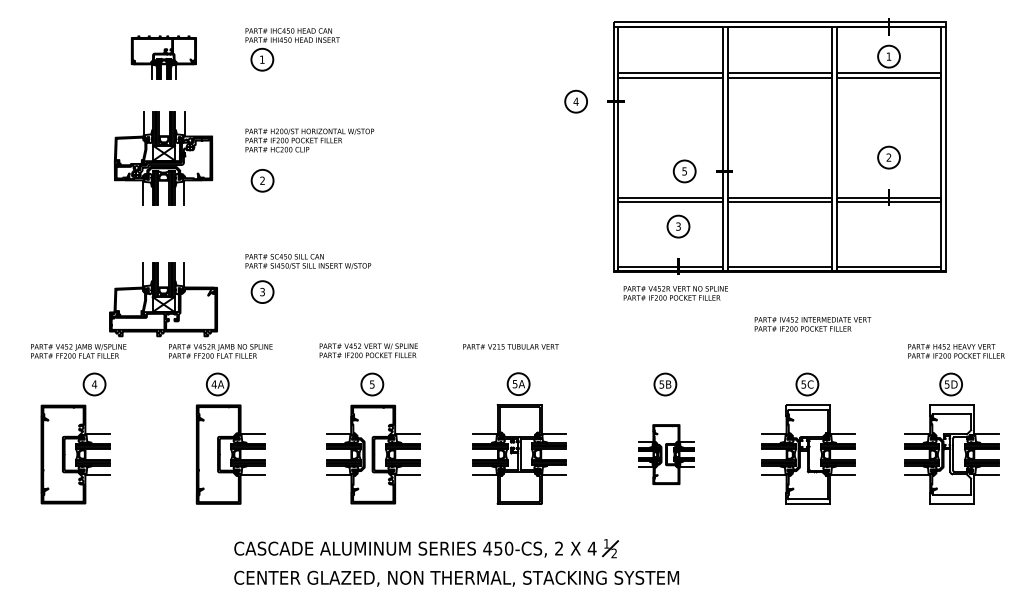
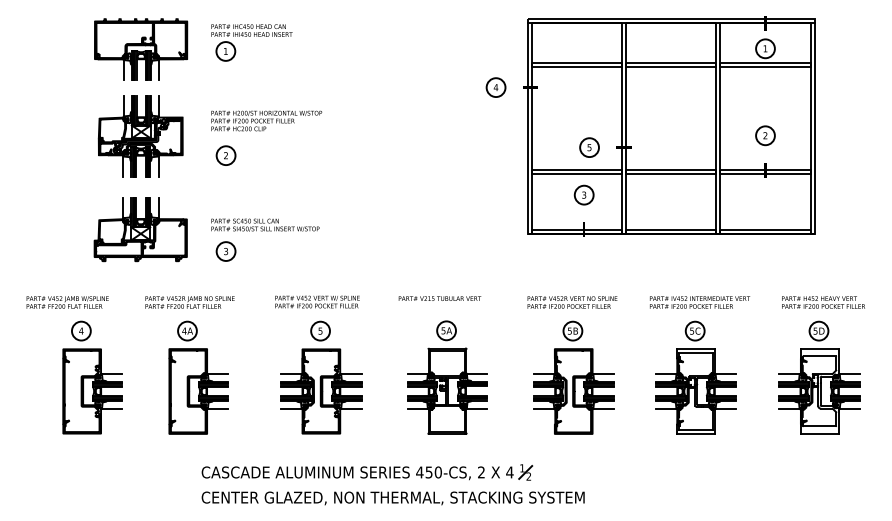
part: (163, 57) -> (140, 49), size x1.67
text: (675, 293) -> (572, 302), moved
part: (163, 299) -> (140, 229), moved
text: (812, 324) -> (699, 302), moved
part: (75, 454) -> (92, 391), moved
part: (666, 454) -> (573, 391), size x1.67

